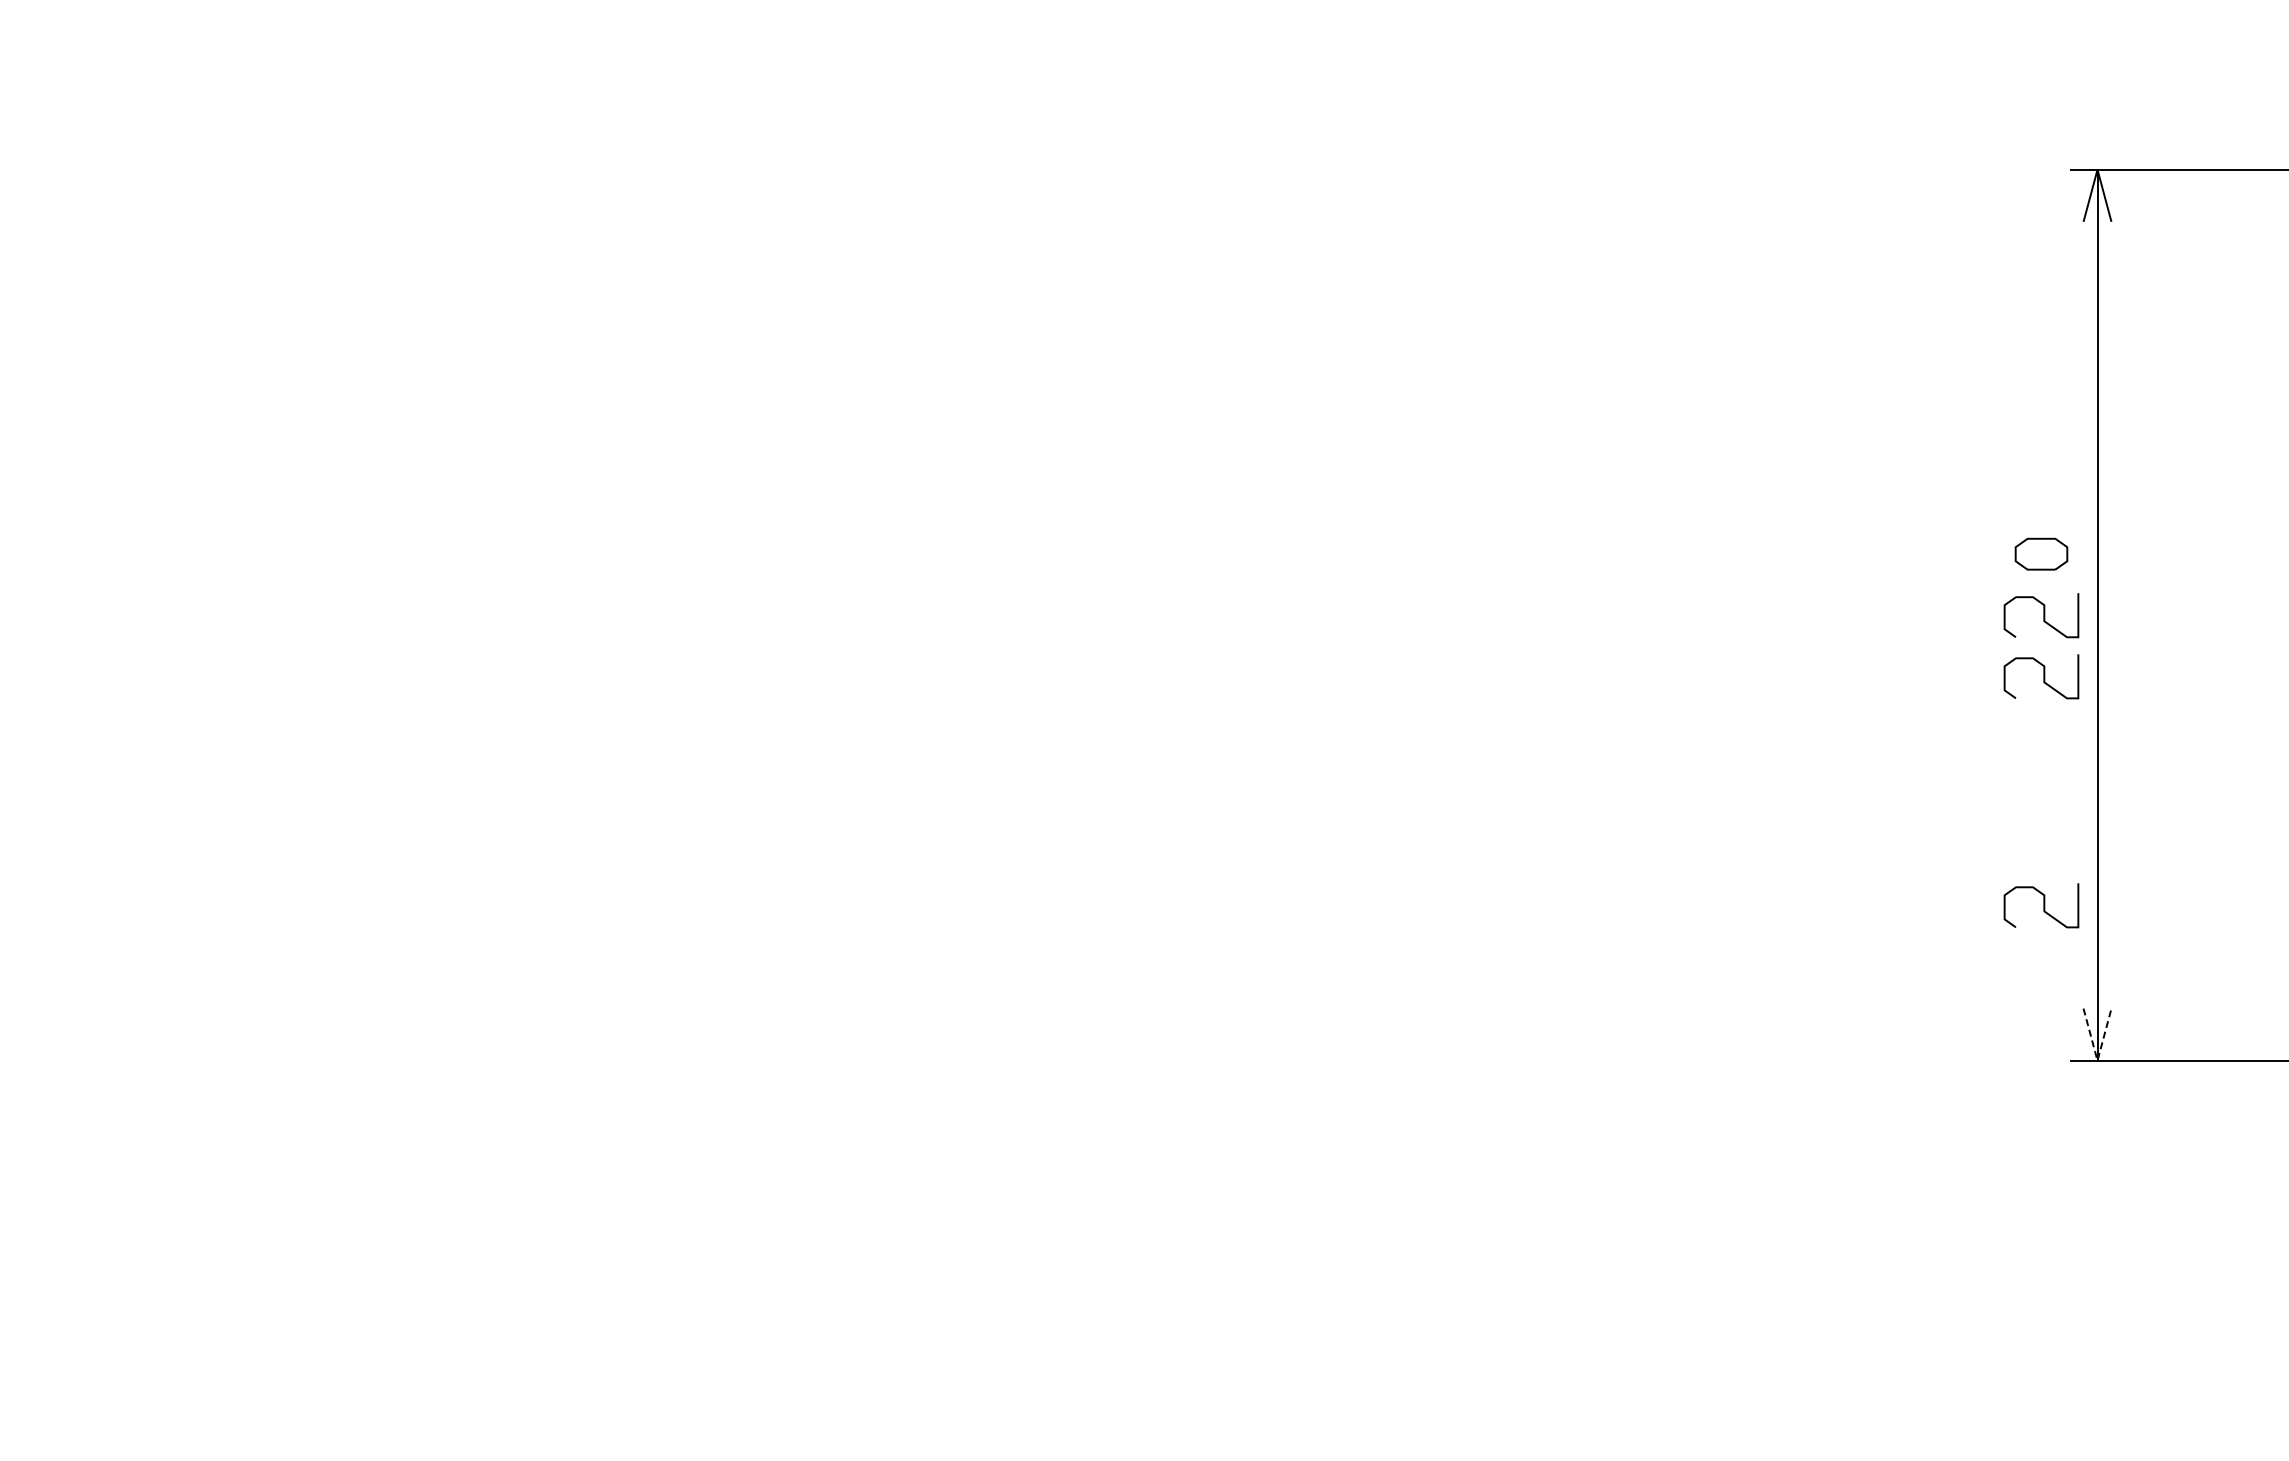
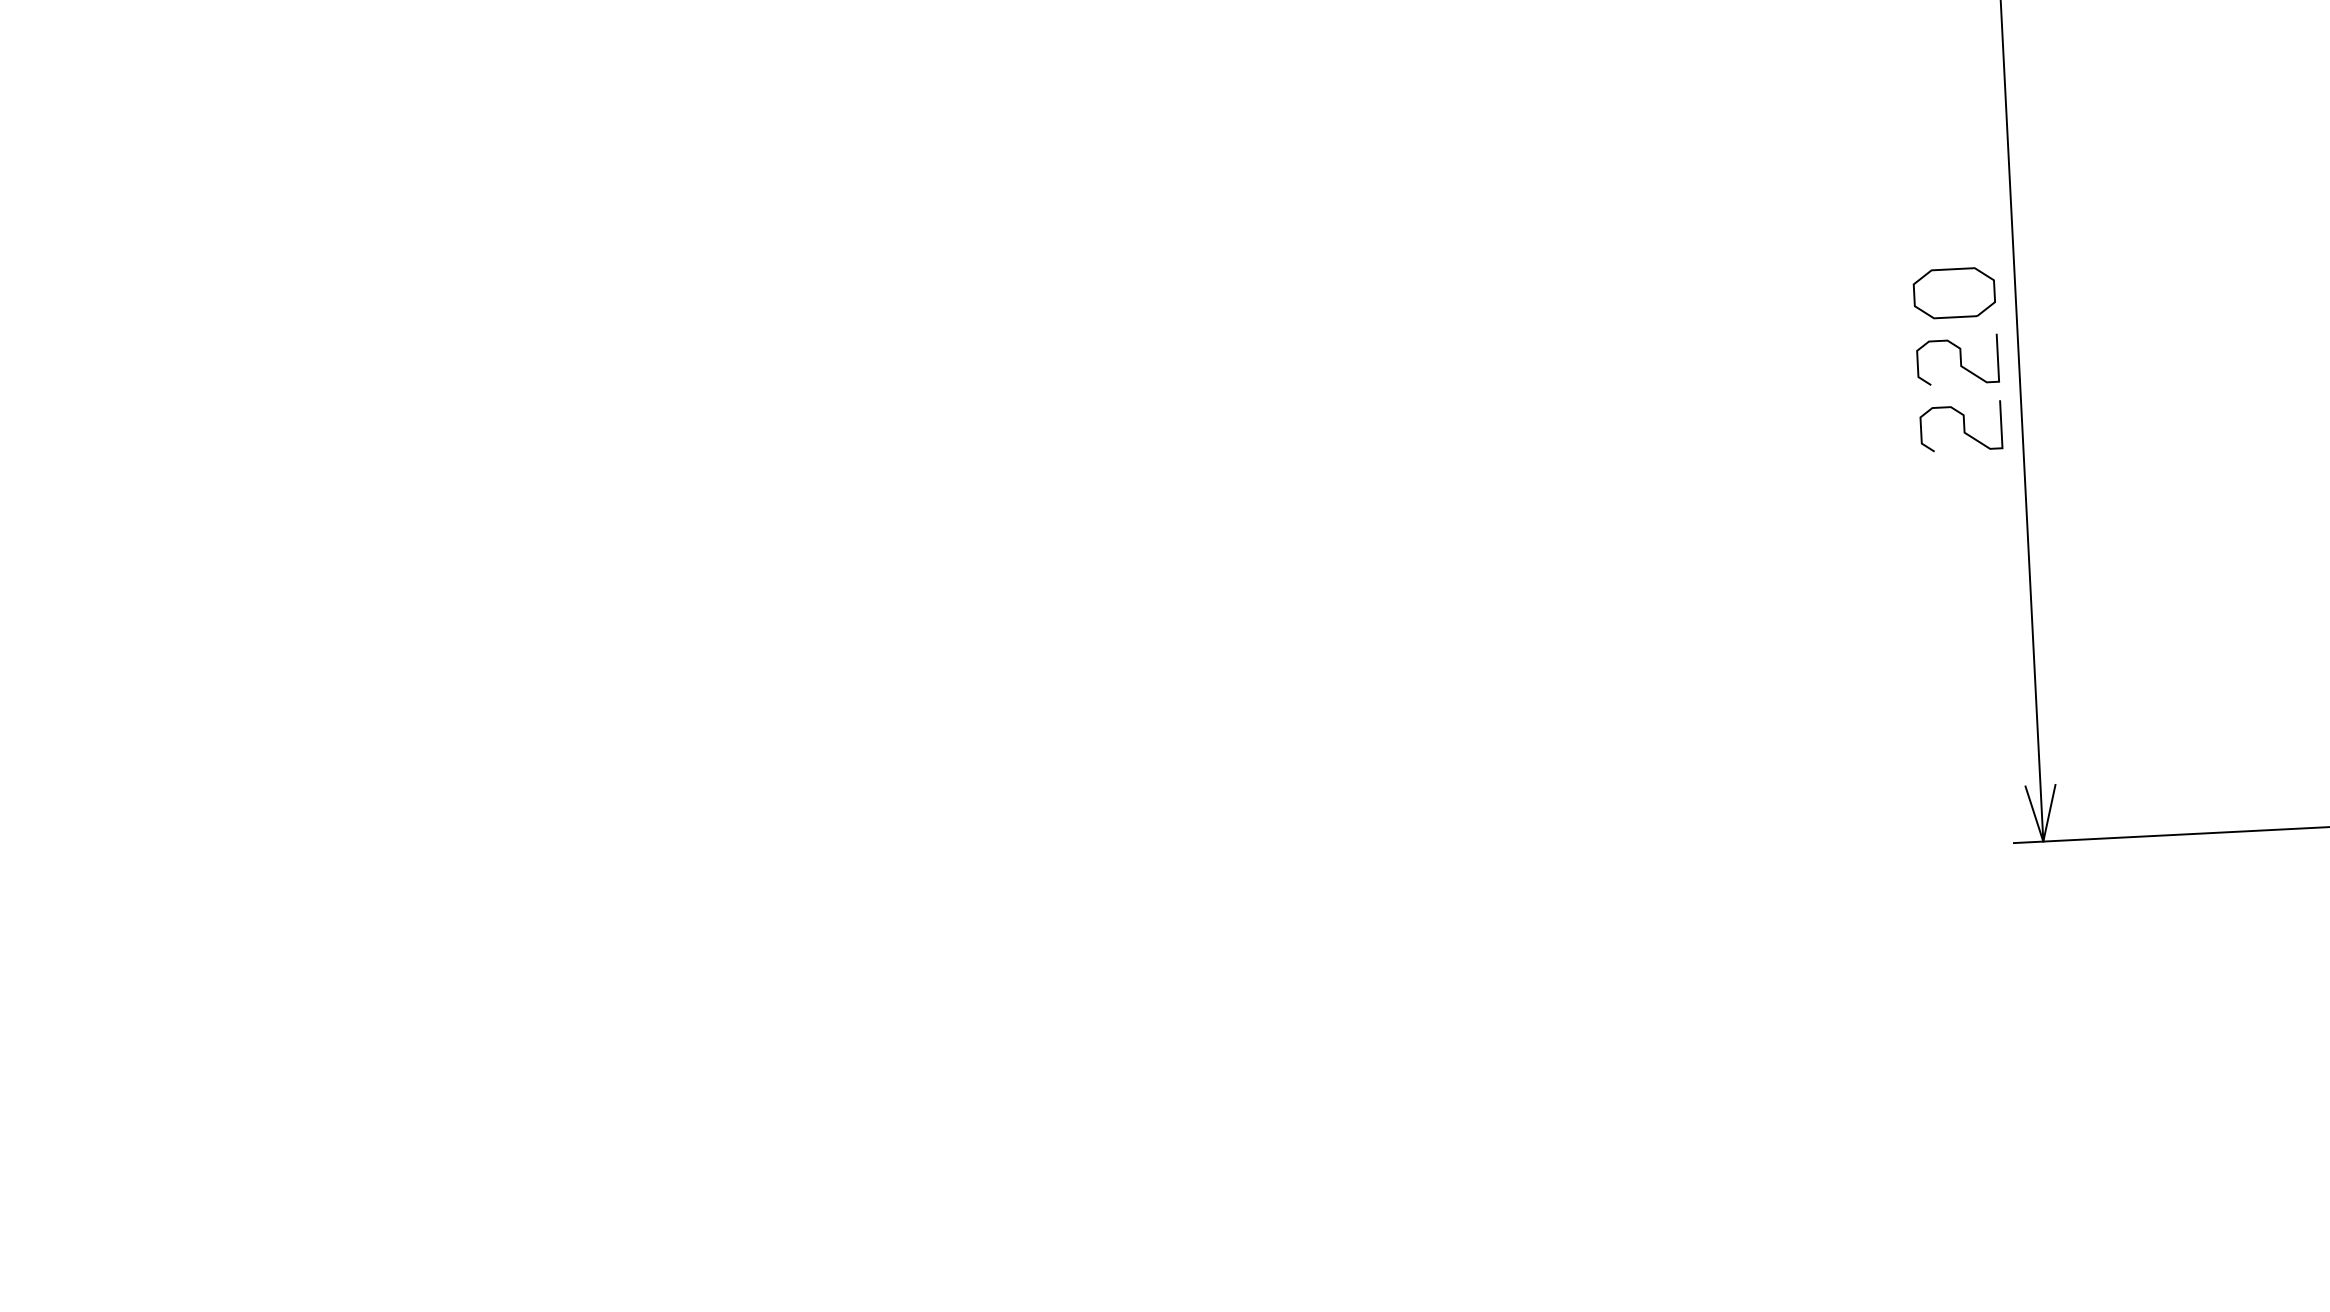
part: (2041, 554) -> (1954, 293), size x1.43
curve: (2043, 905) -> (1975, 675), removed
line: (2097, 1060) -> (2043, 841), dashed -> solid

